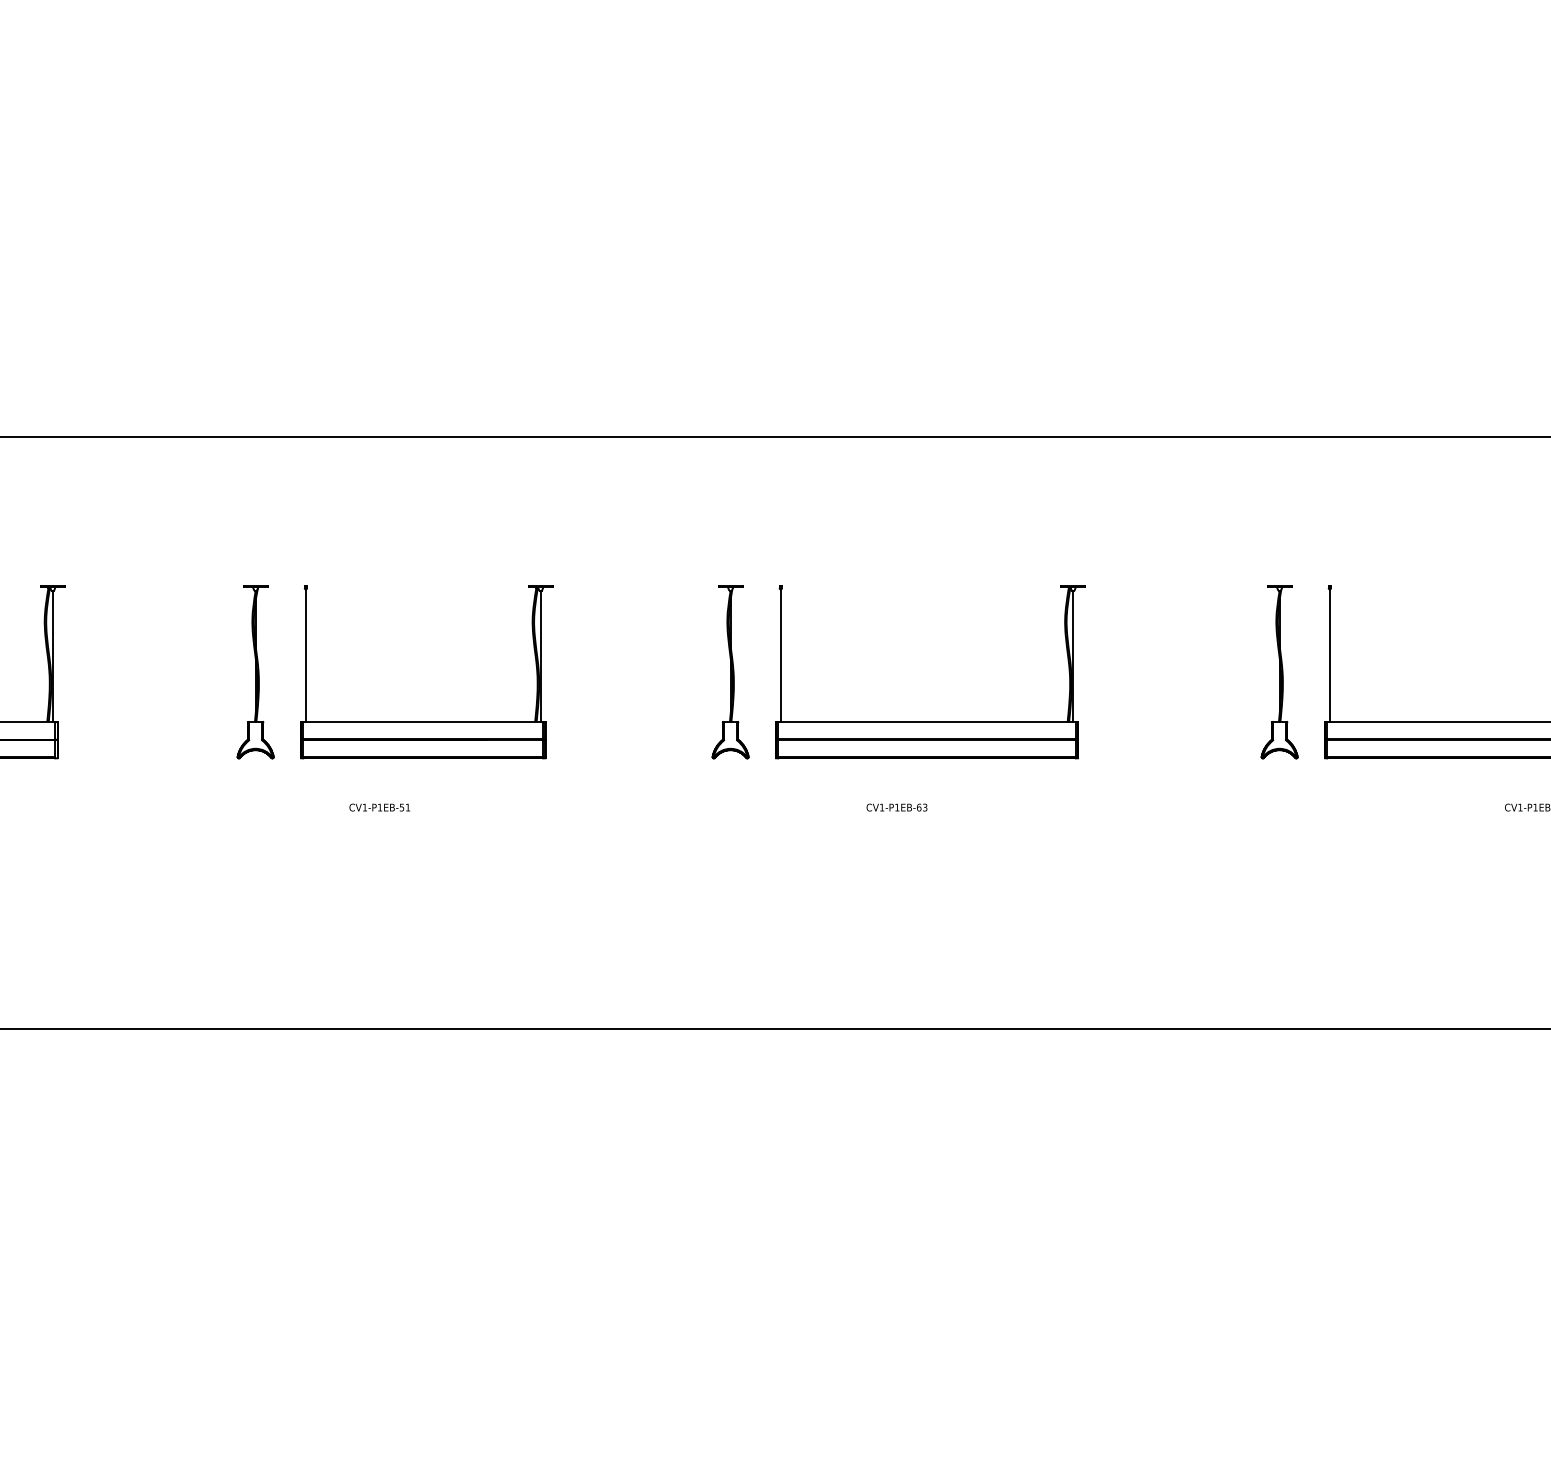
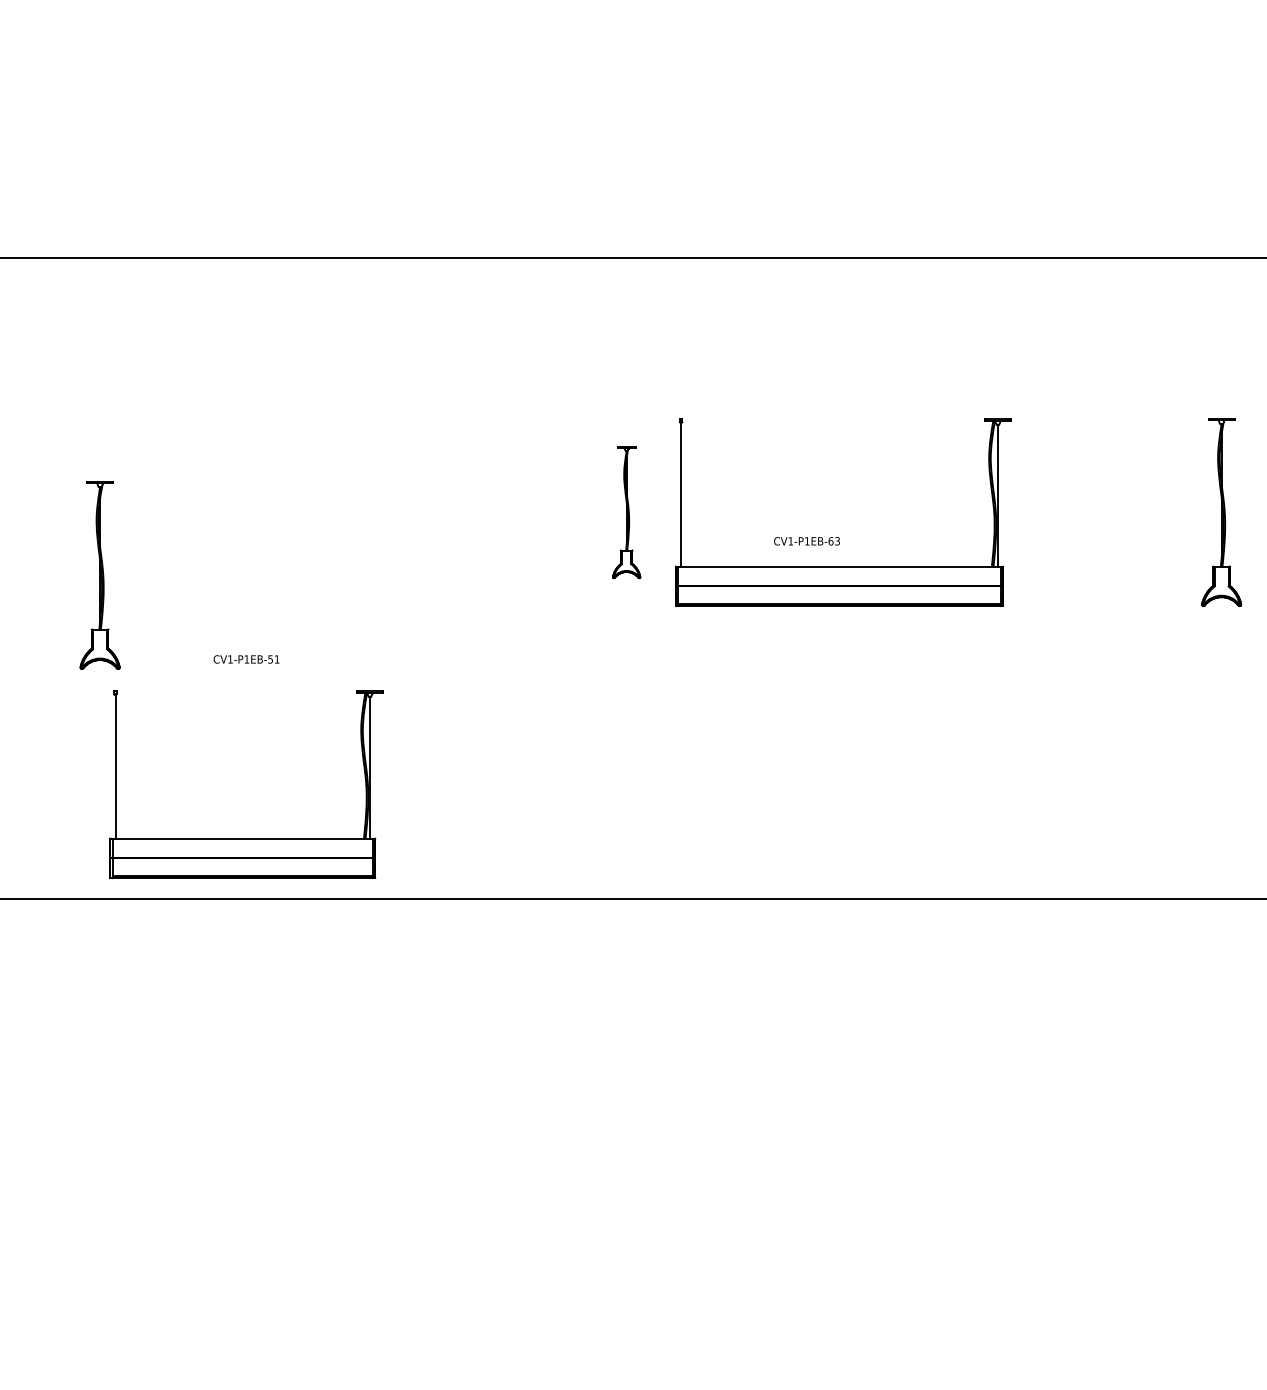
part: (255, 672) -> (99, 575), moved
part: (730, 672) -> (626, 513), size x0.7
part: (426, 721) -> (246, 838), moved
text: (896, 807) -> (806, 541), moved

